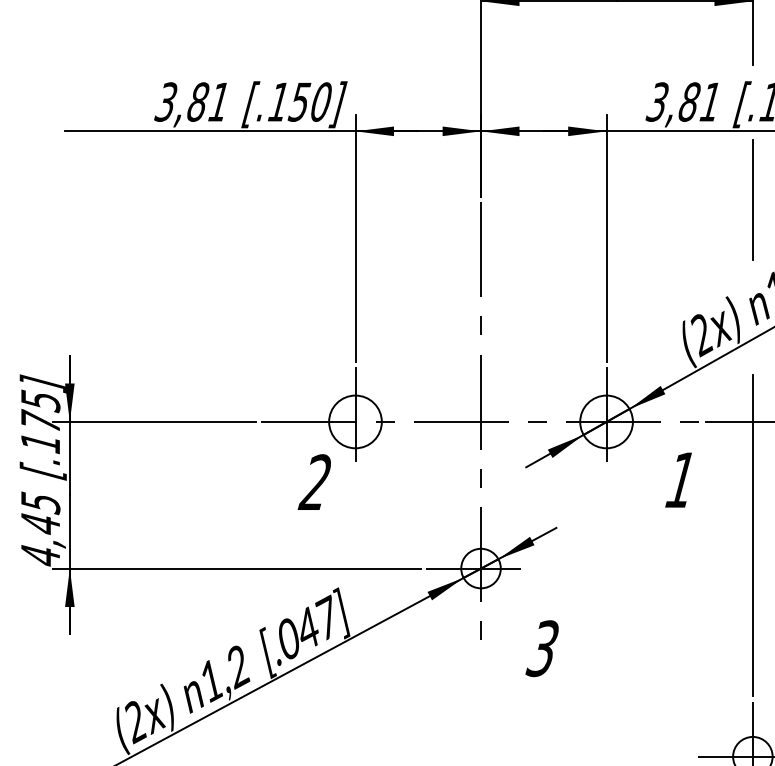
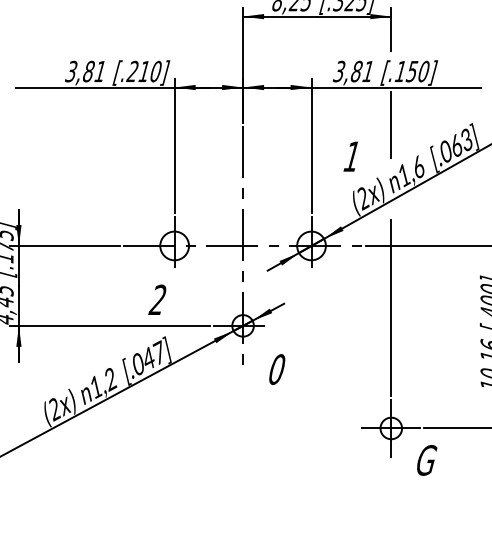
text: (289, 101) -> (138, 71), [.150] -> [.210]
text: (678, 479) -> (350, 156), moved
text: (314, 481) -> (157, 299), moved
text: (542, 648) -> (276, 369), 3 -> 0

